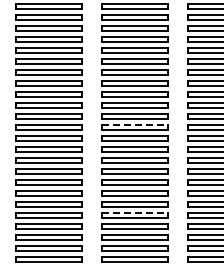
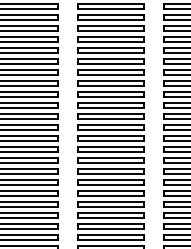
line: (135, 124) -> (112, 113), dashed -> solid
line: (135, 213) -> (112, 202), dashed -> solid

